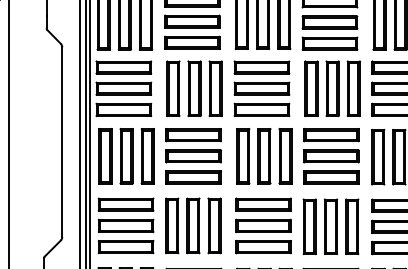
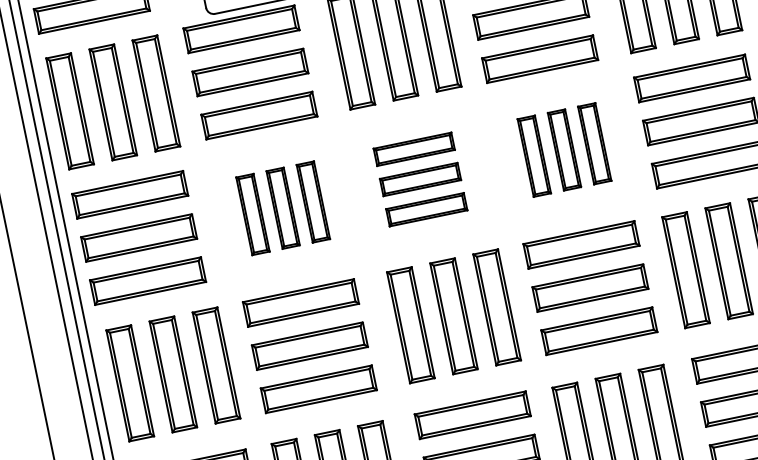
part: (194, 88) -> (282, 207), size x0.7
part: (261, 88) -> (419, 179), size x0.7
part: (332, 88) -> (564, 149), size x0.7

